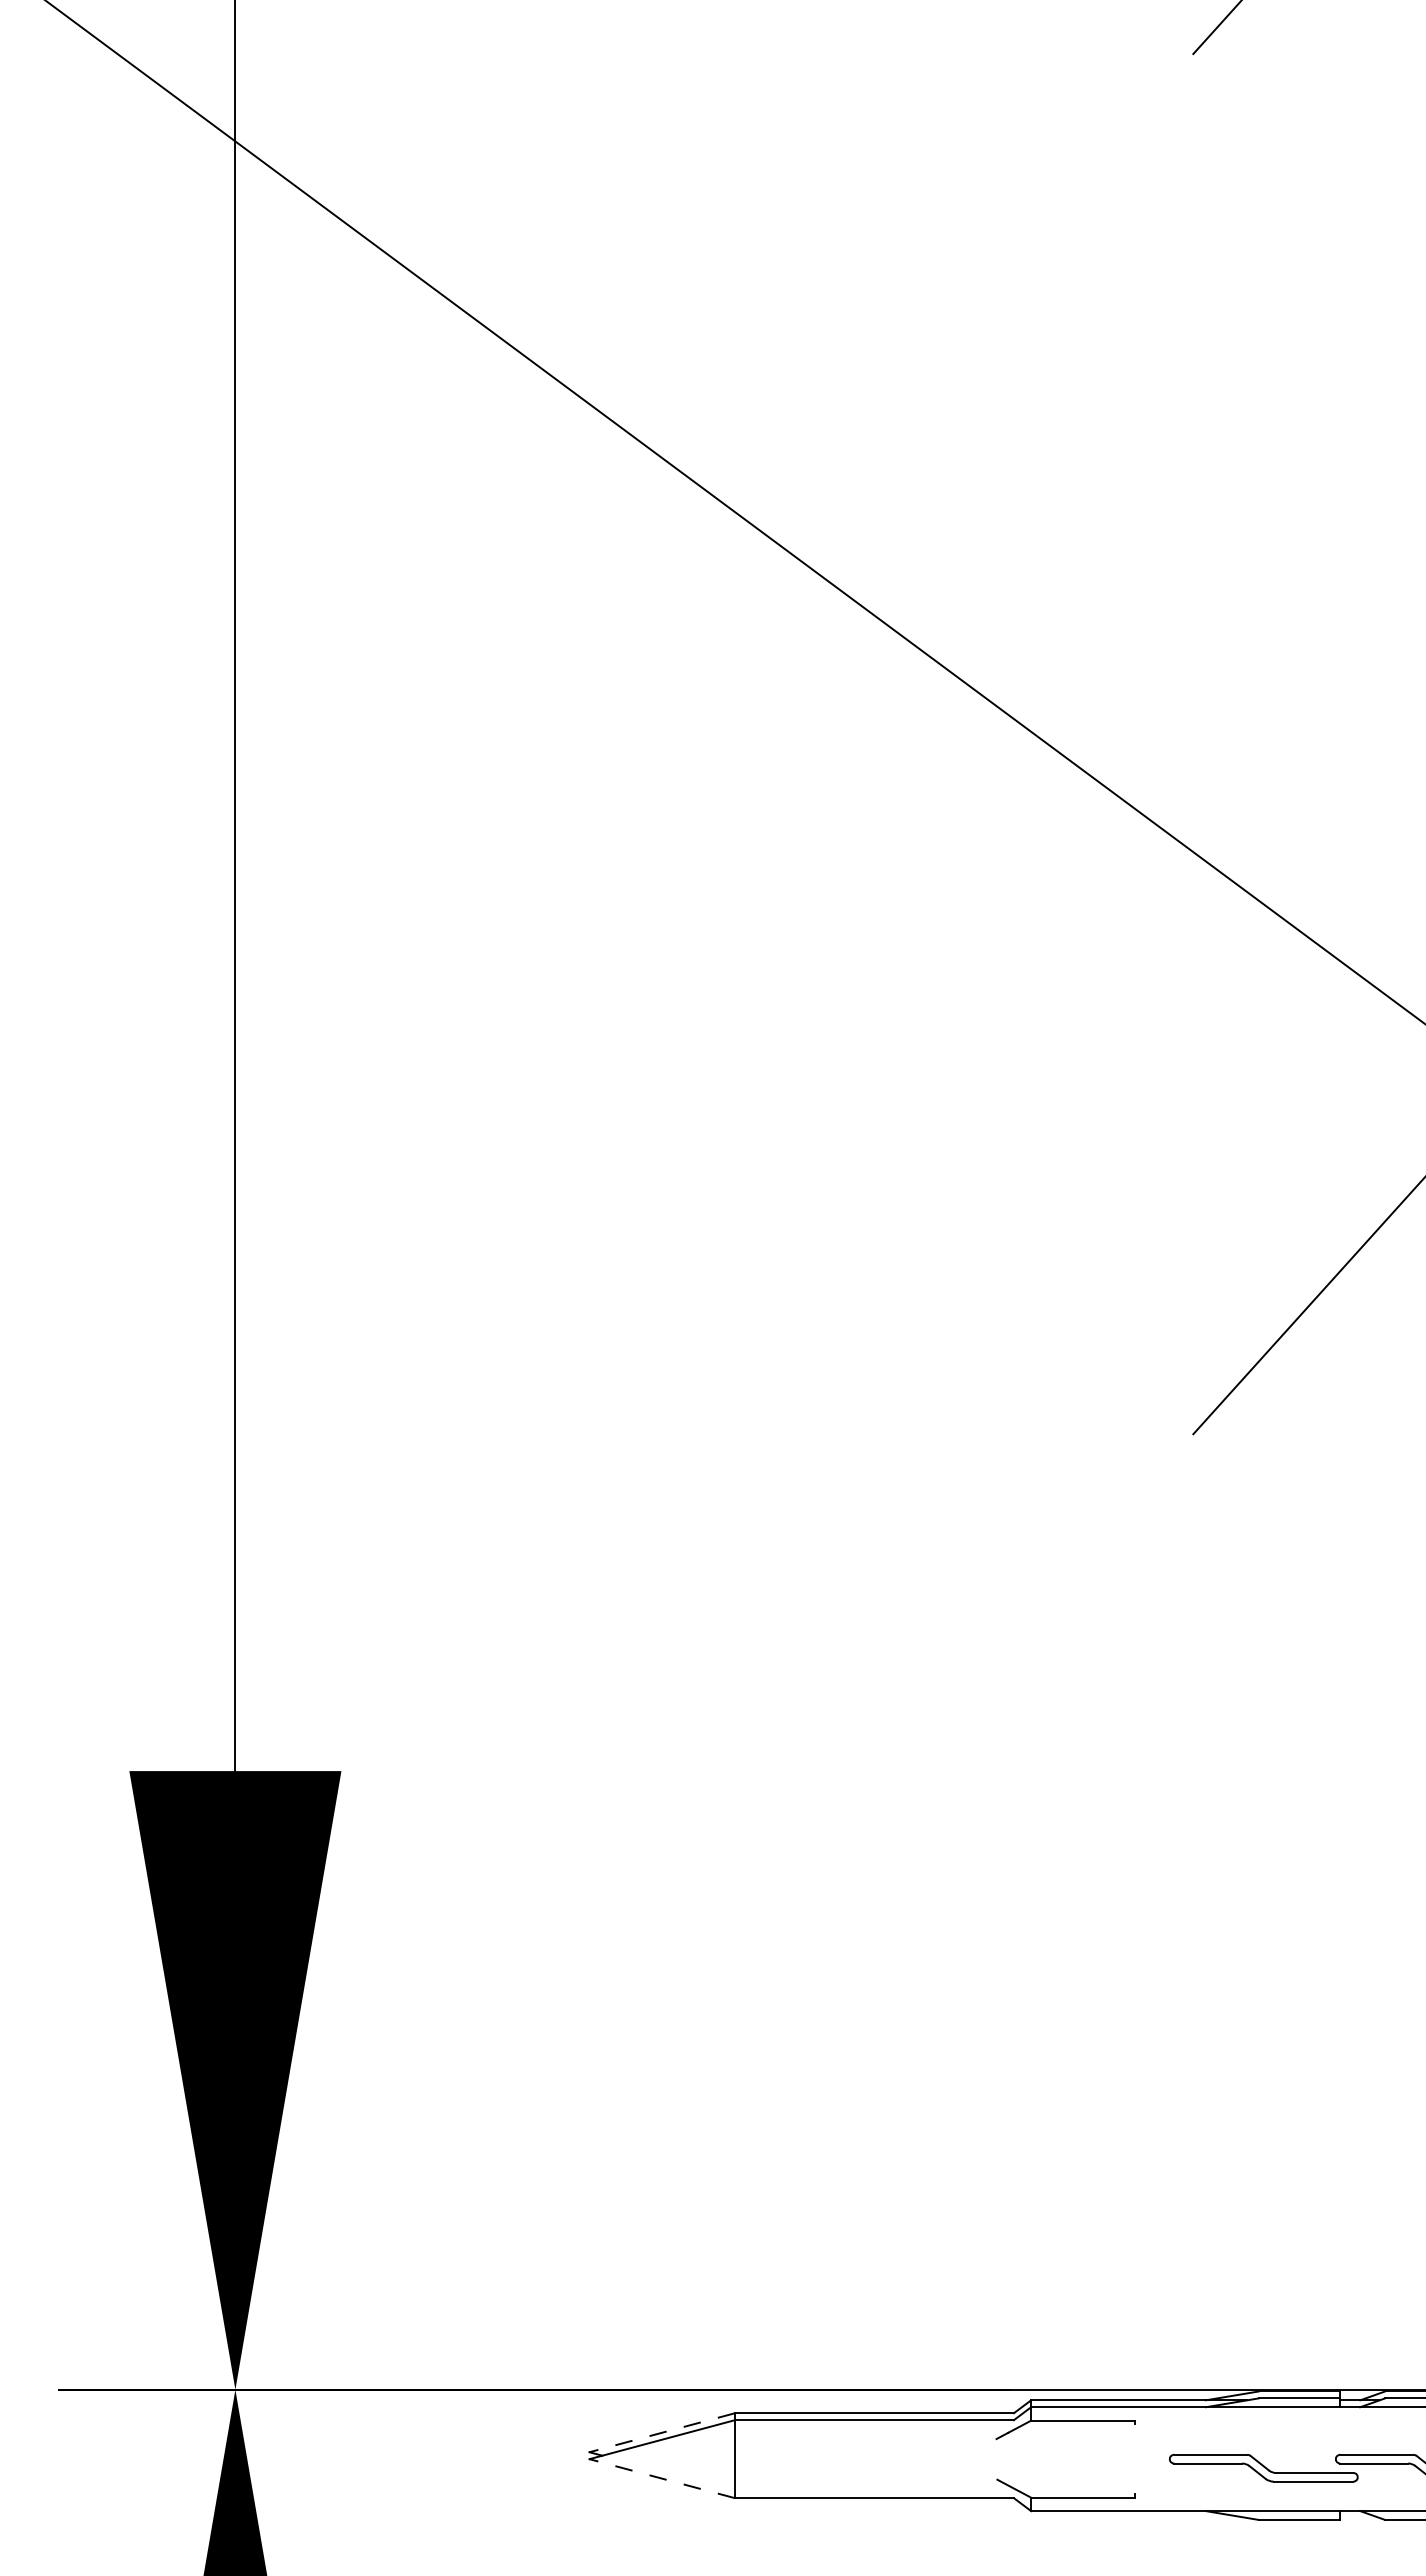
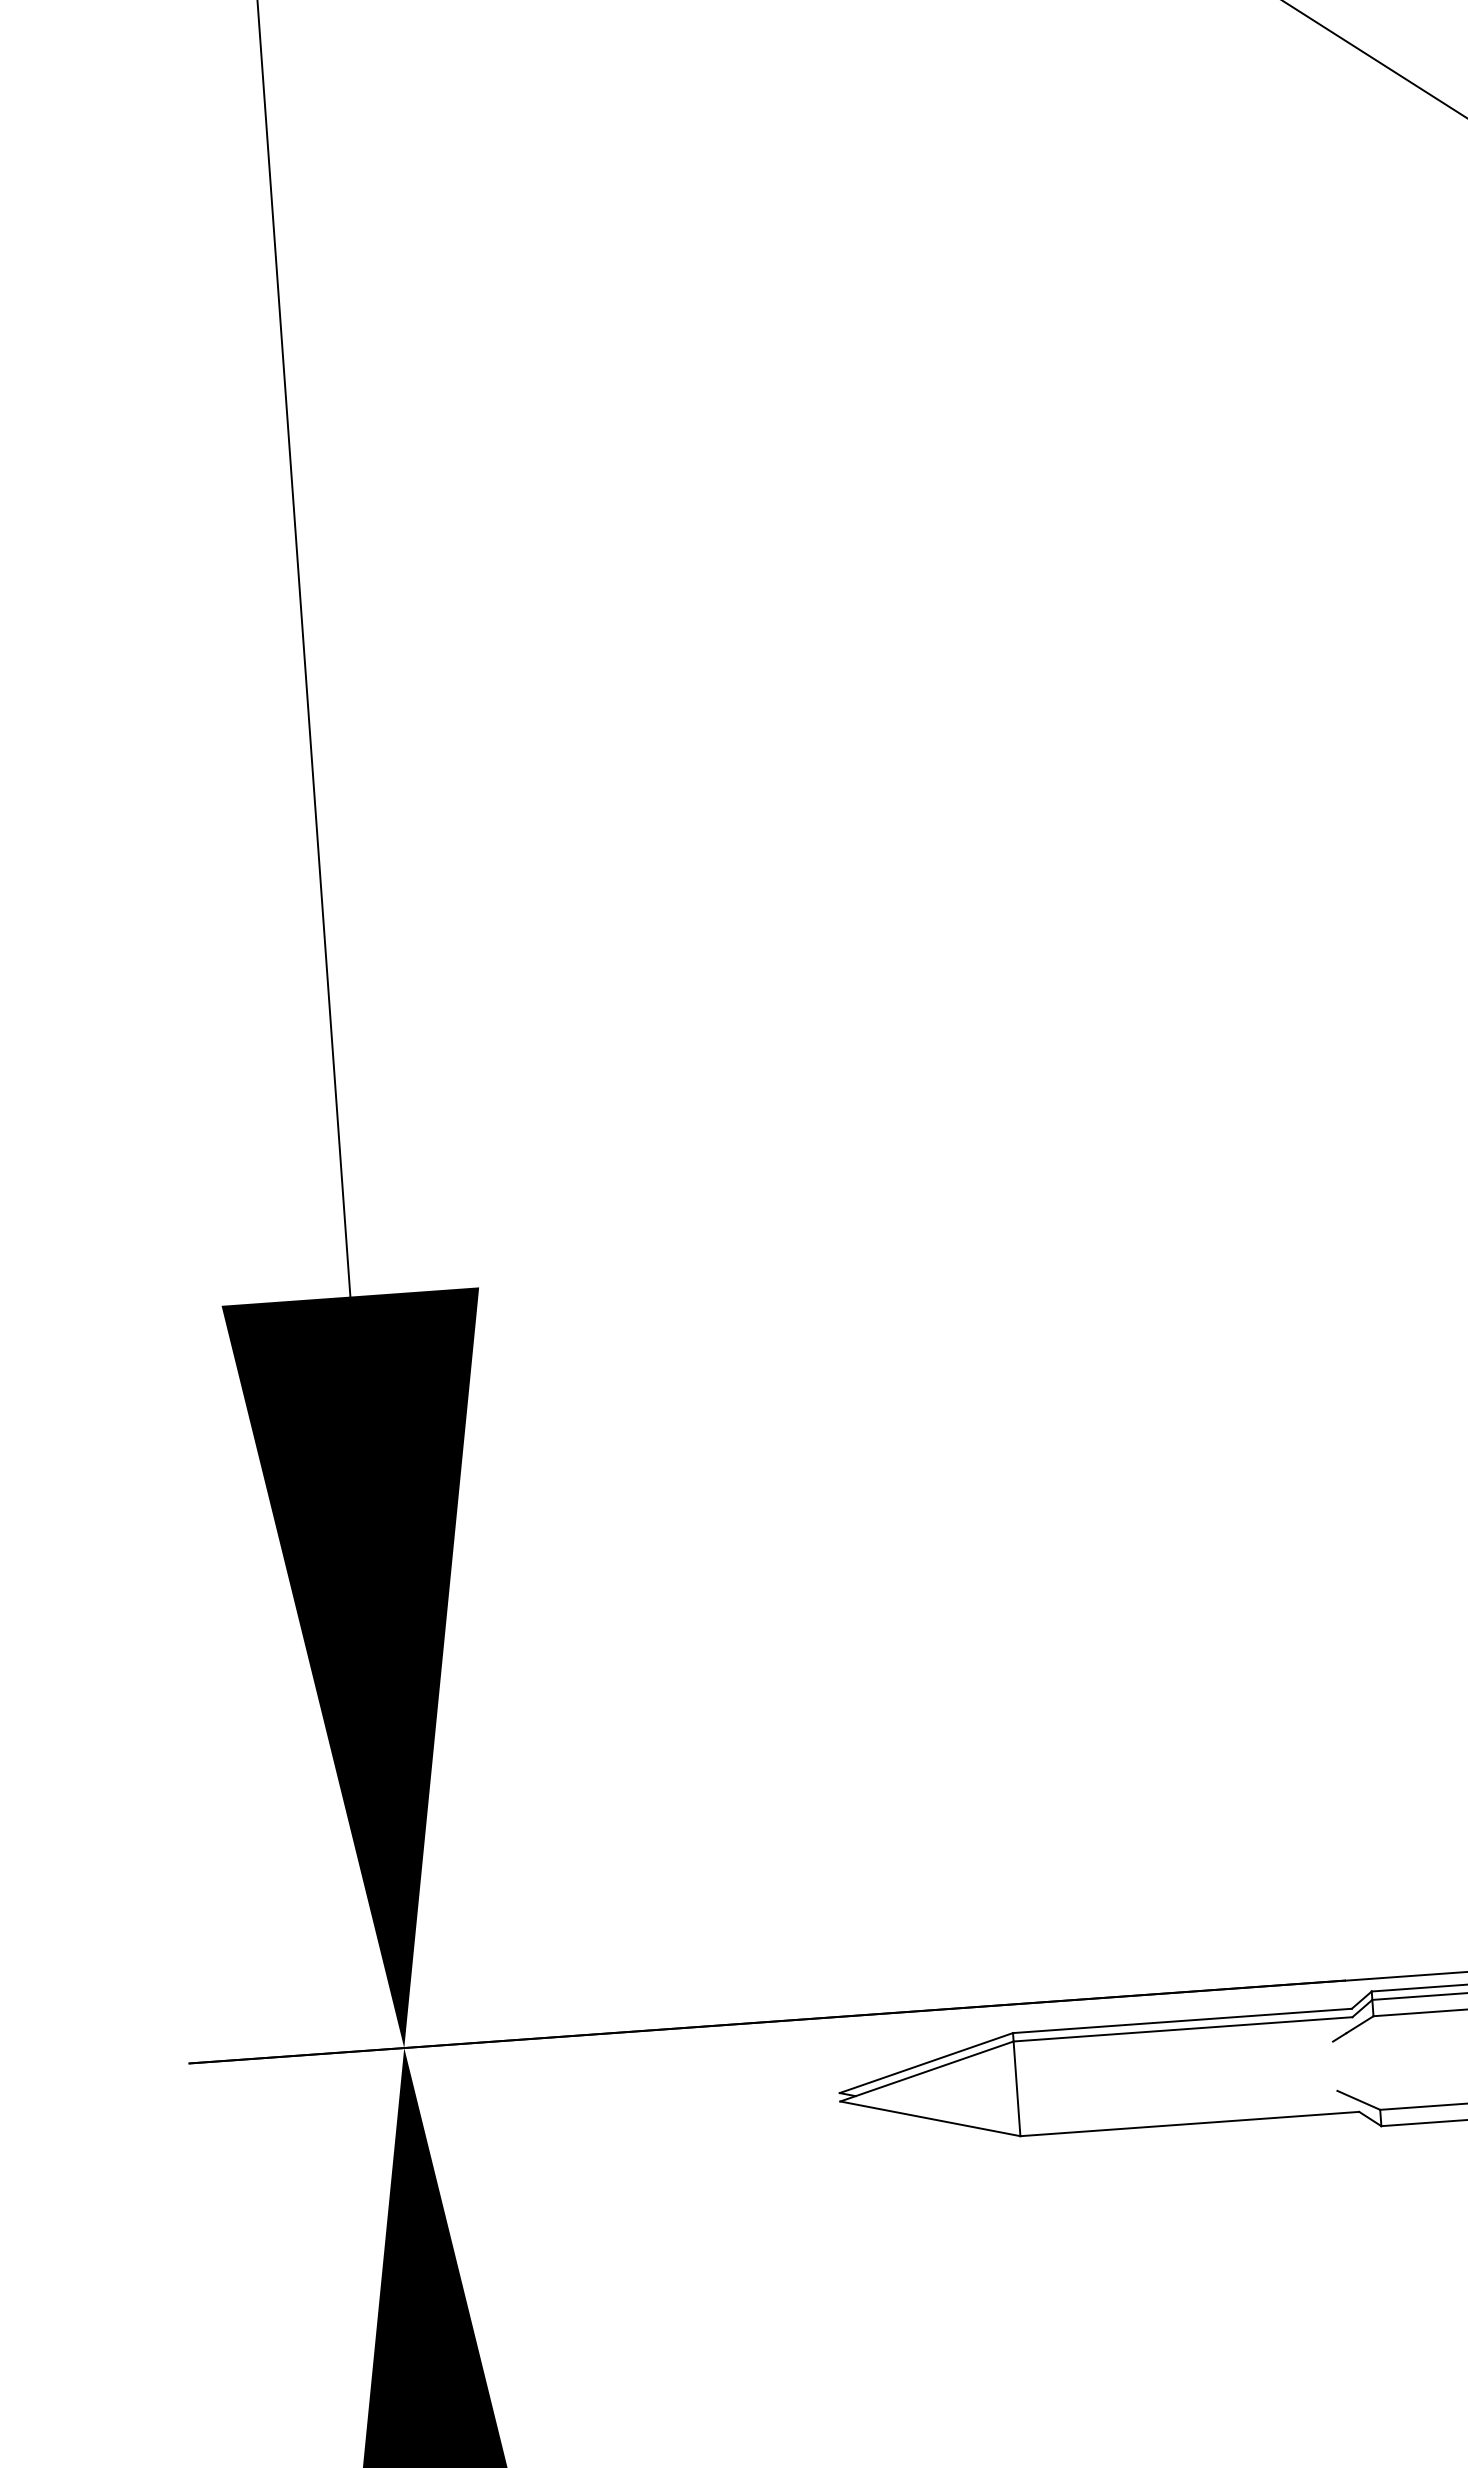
line: (661, 2432) -> (925, 2062), dashed -> solid
line: (661, 2478) -> (929, 2118), dashed -> solid

